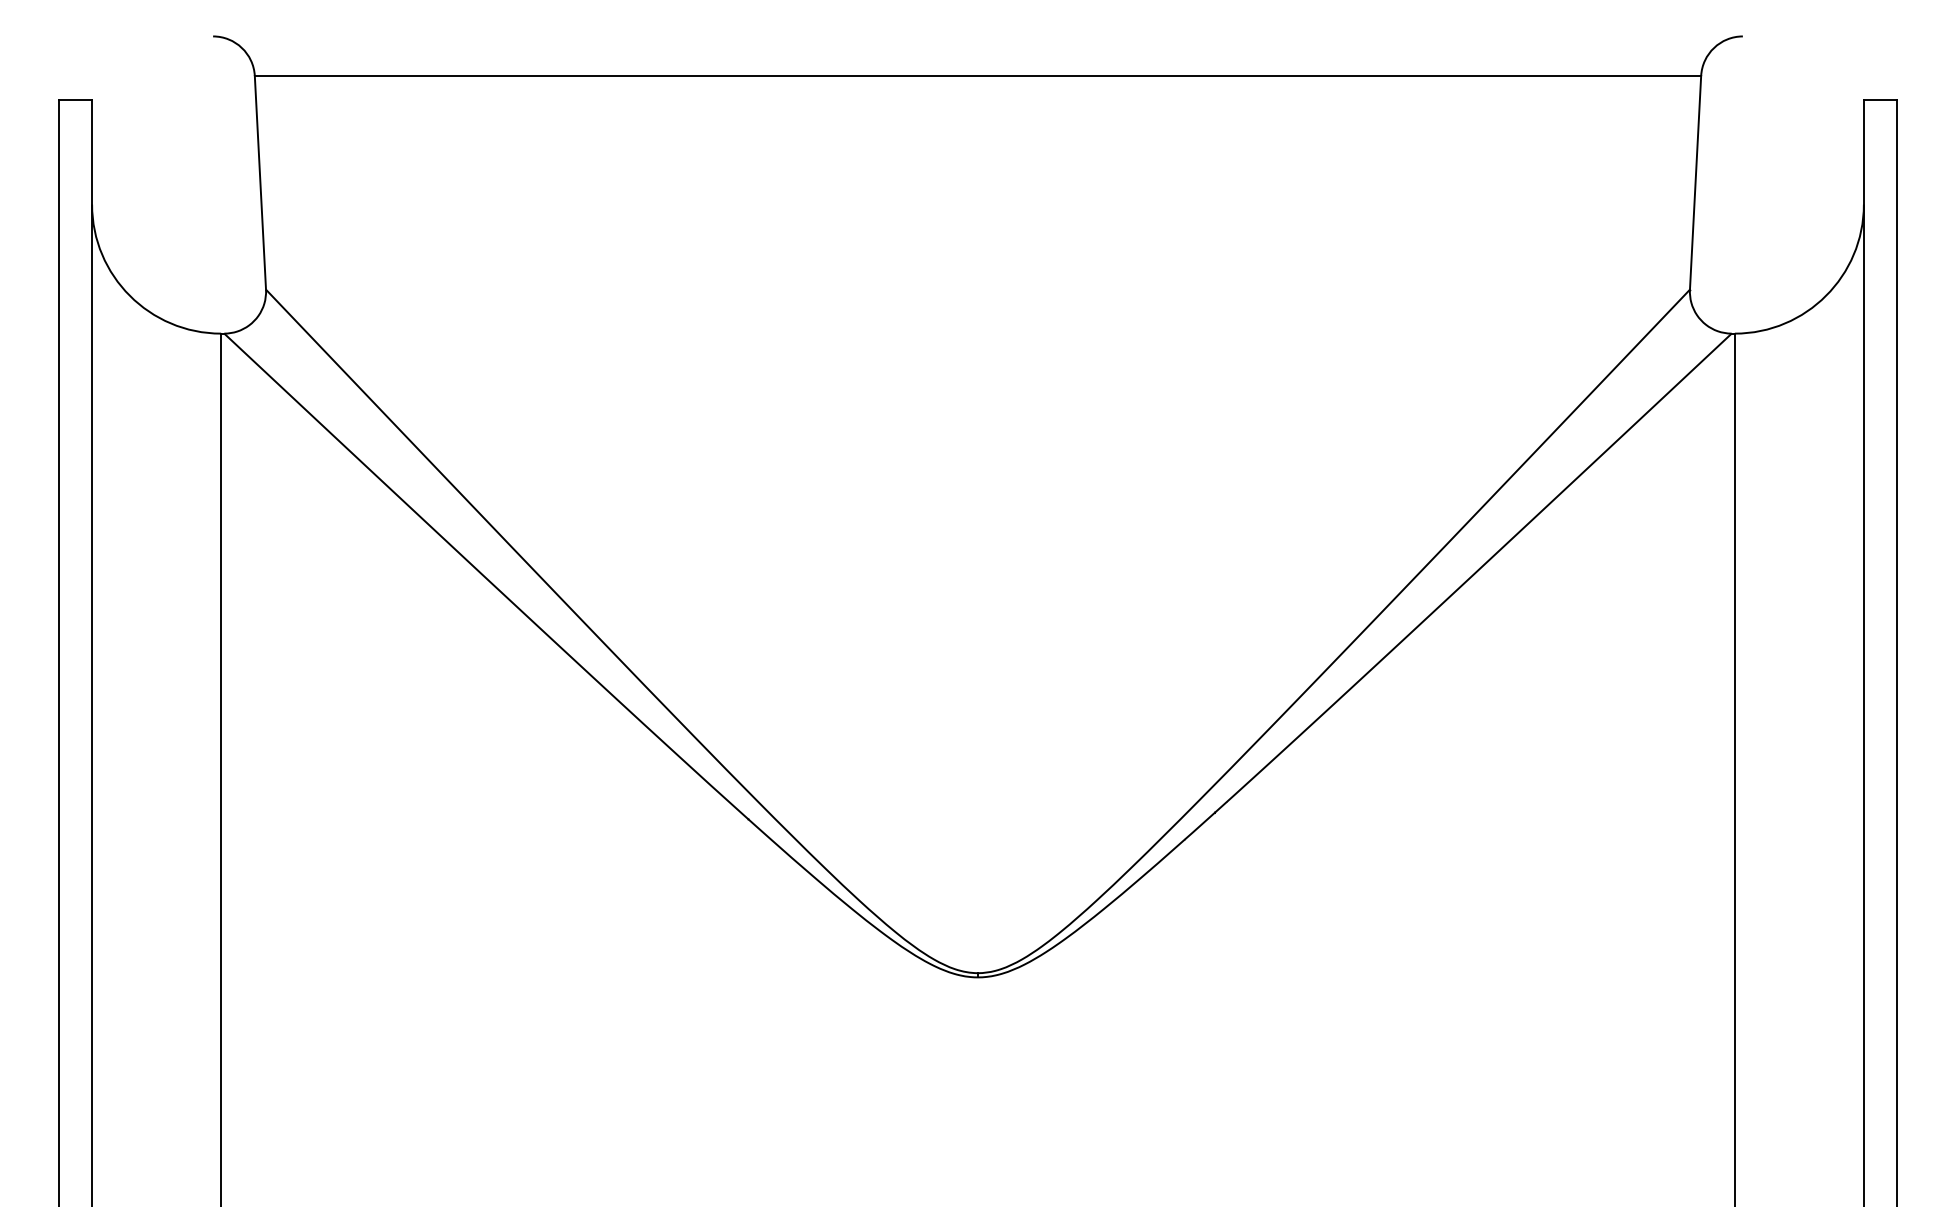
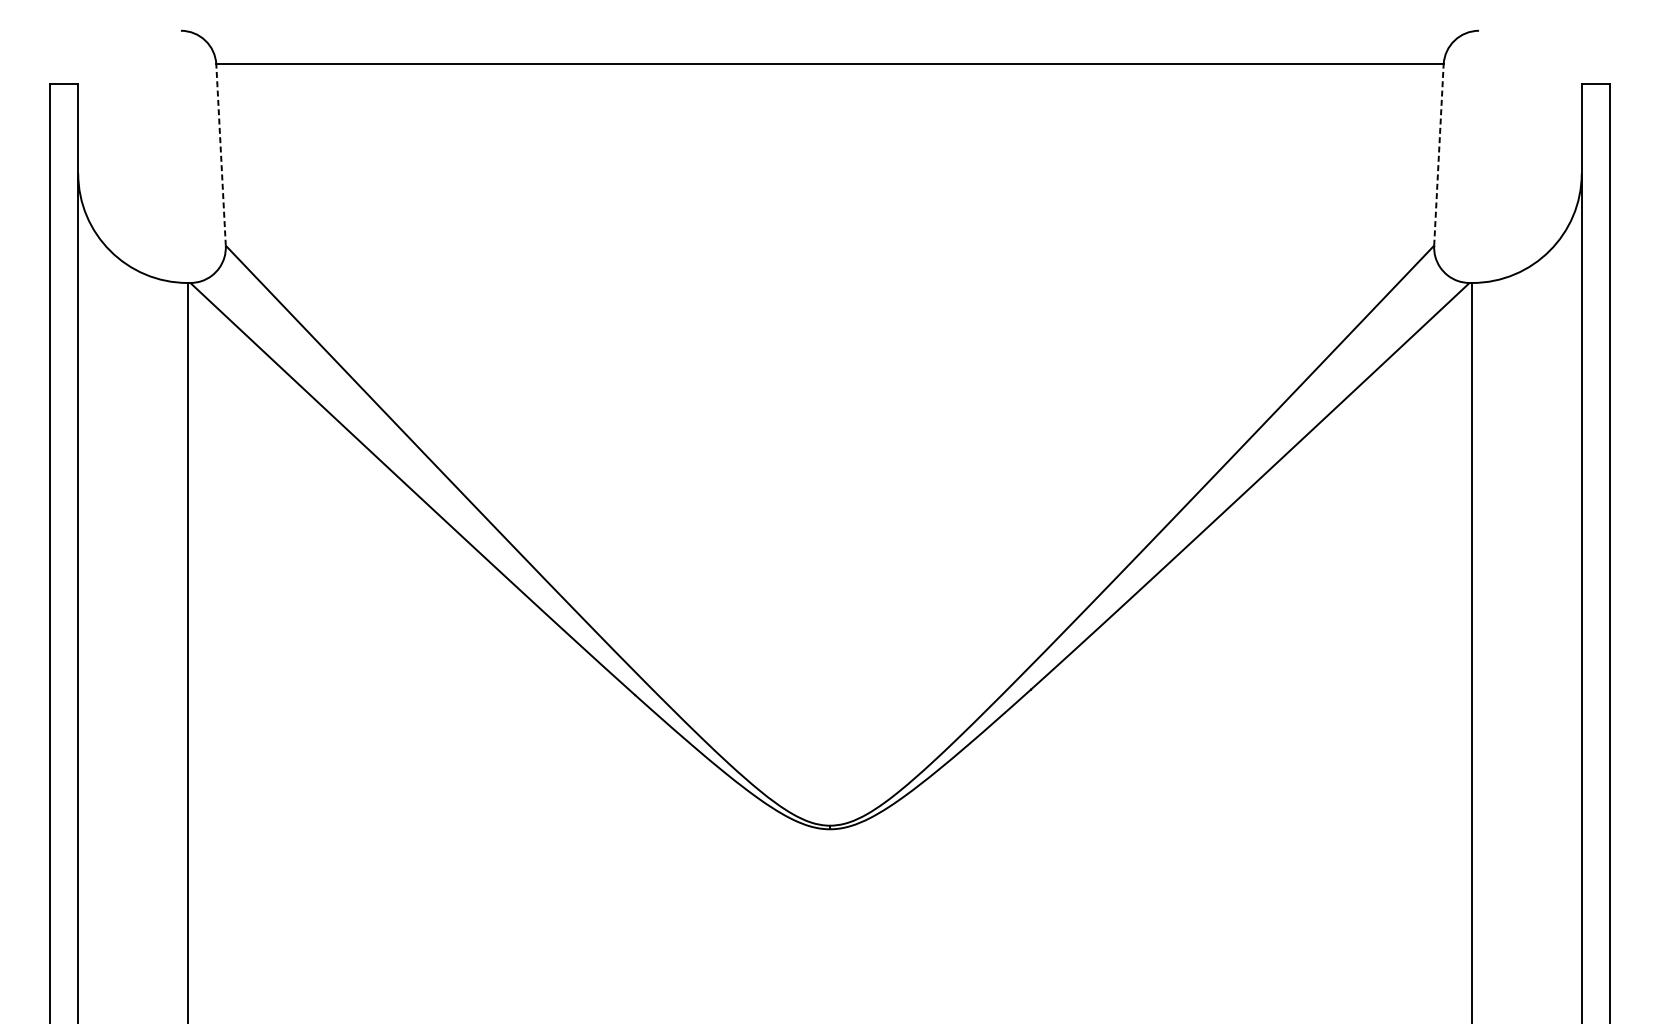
line: (260, 182) -> (221, 154), solid -> dashed
line: (1695, 182) -> (1438, 154), solid -> dashed

